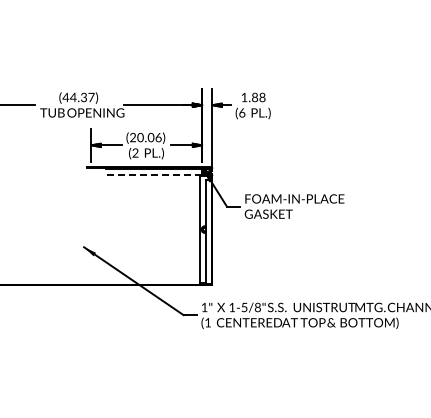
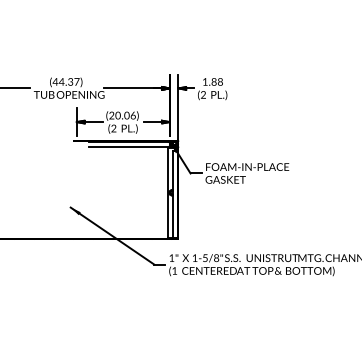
text: (242, 112) -> (203, 94), (6 -> (2
line: (153, 174) -> (128, 146), dashed -> solid

